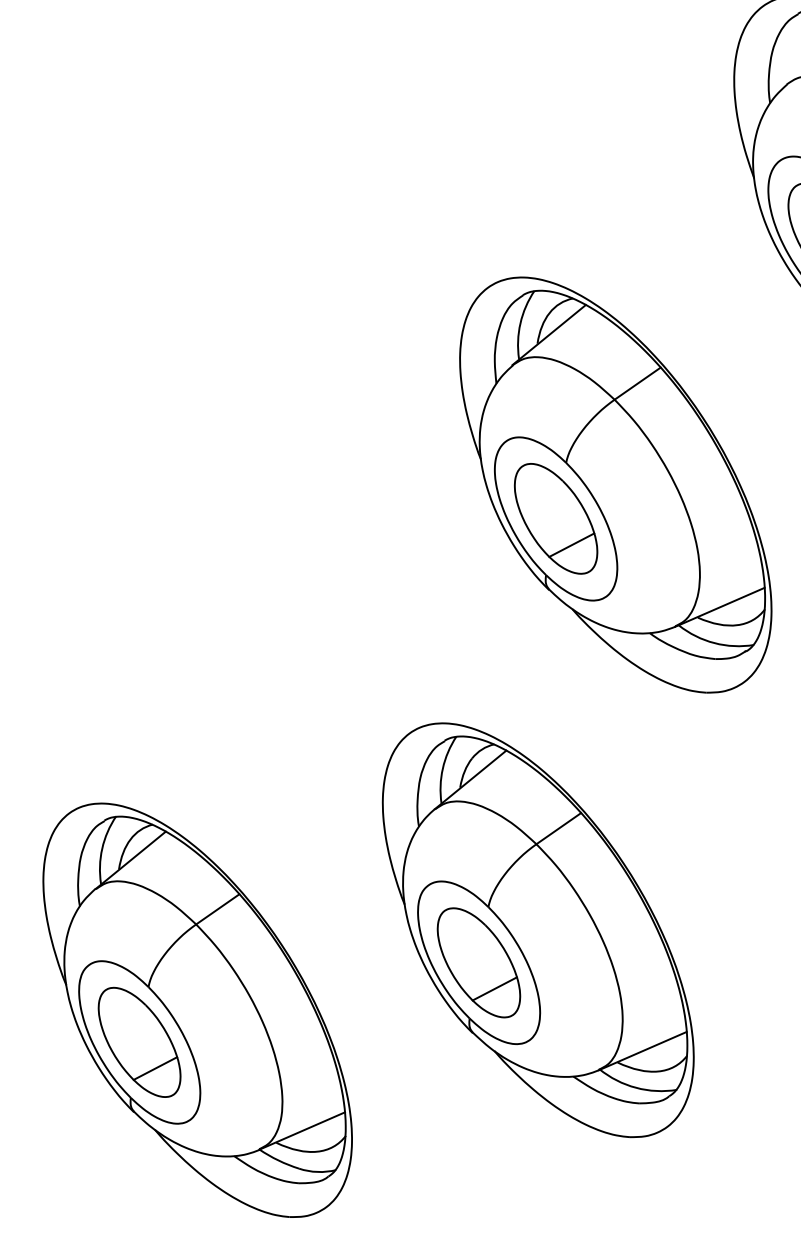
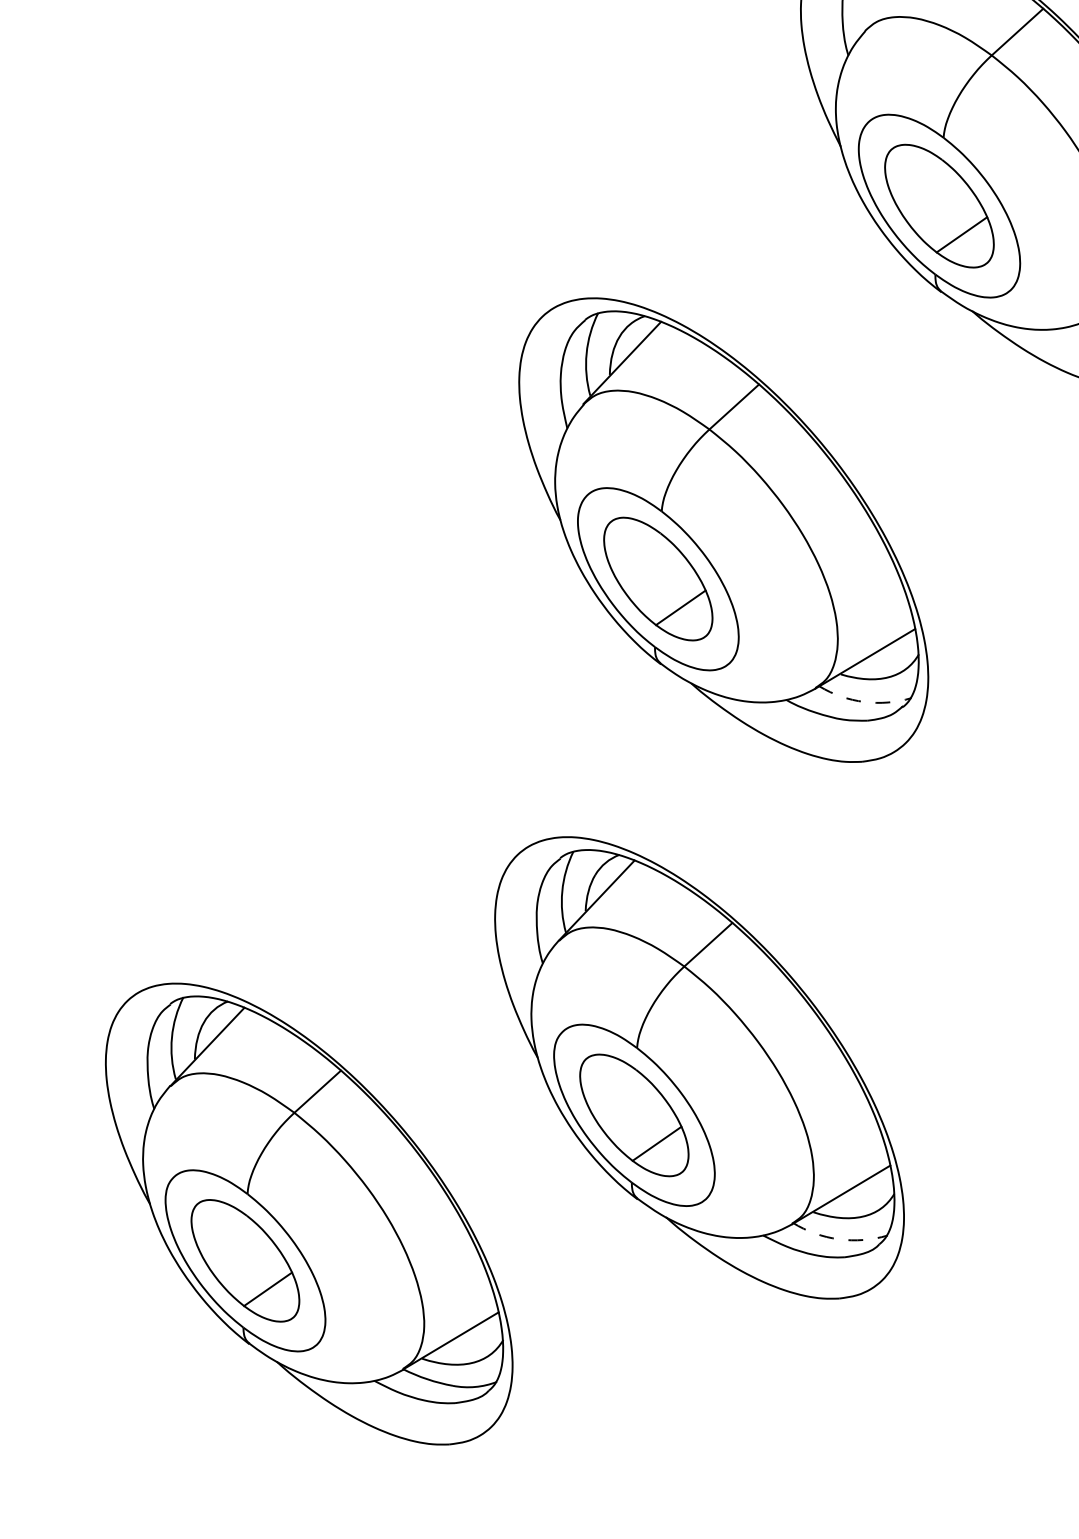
arc: (714, 642) -> (864, 701), solid -> dashed
arc: (635, 1087) -> (838, 1239), solid -> dashed

